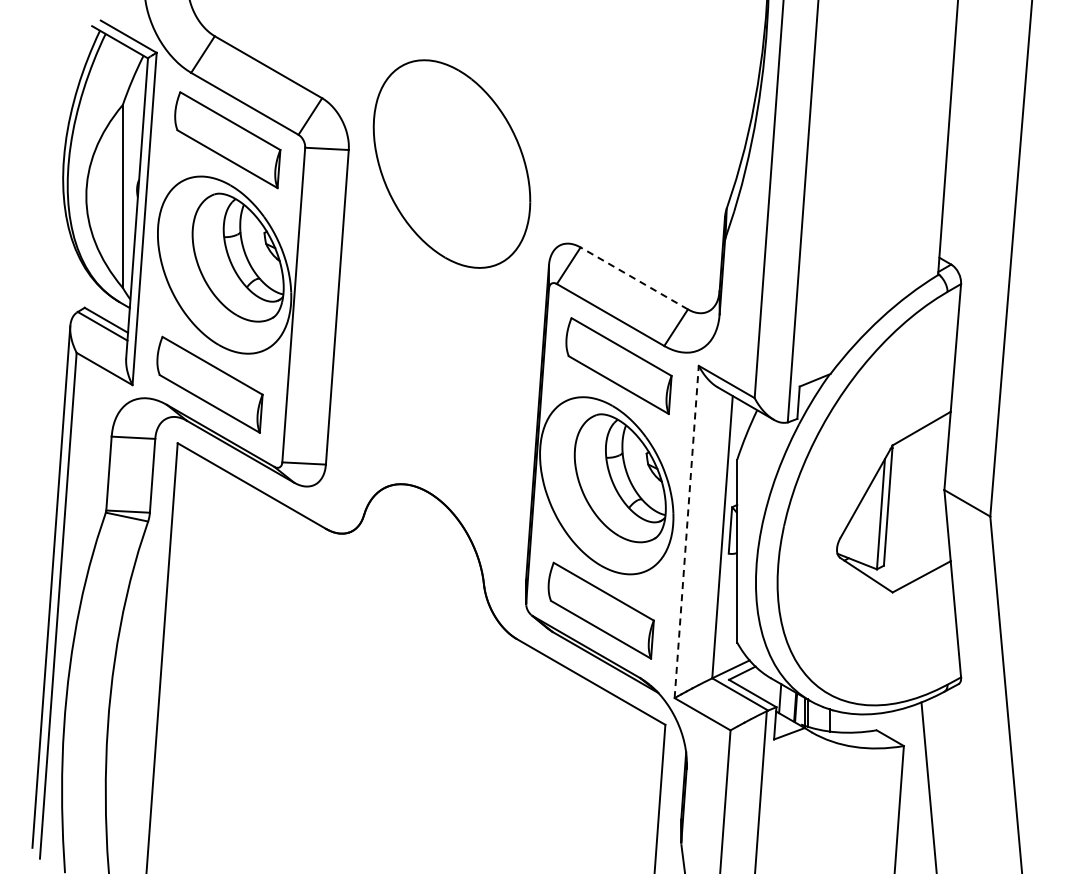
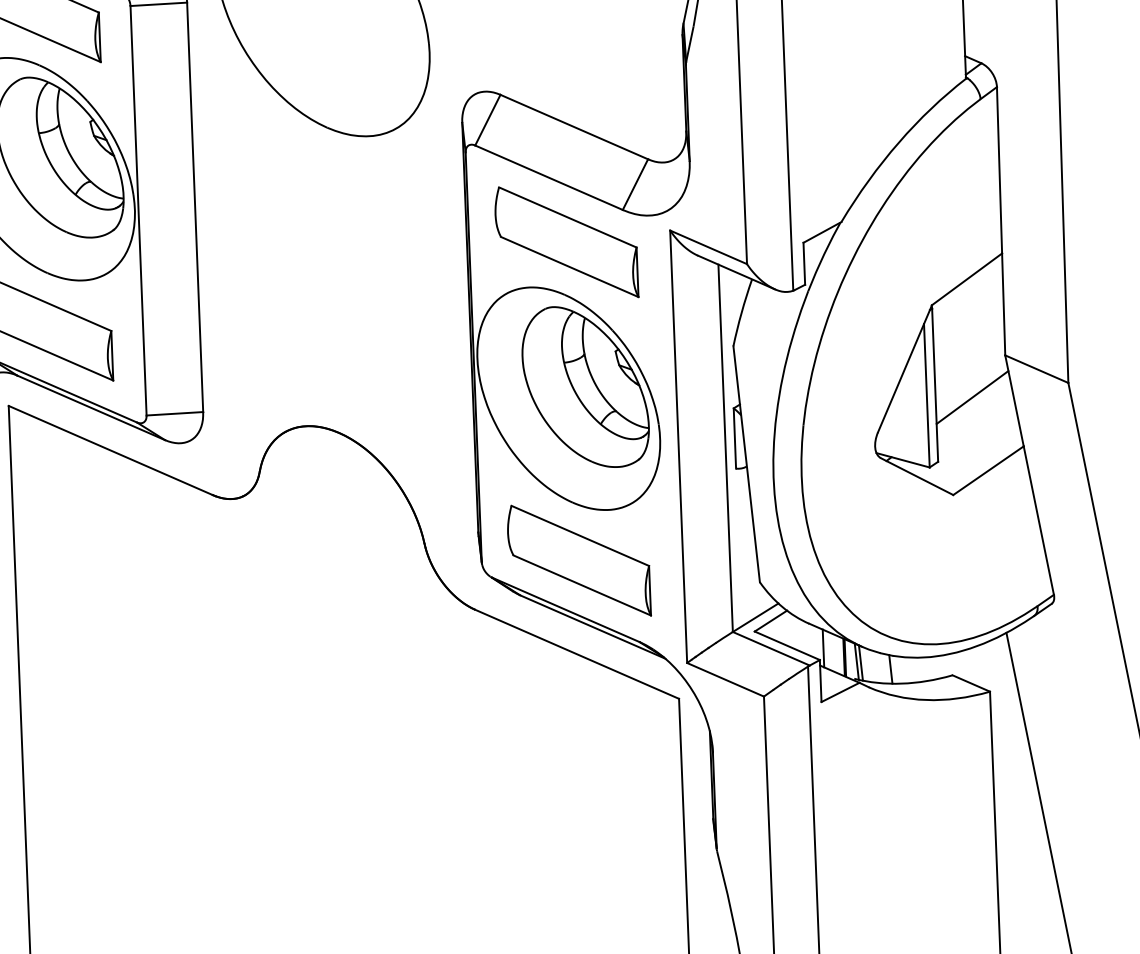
line: (634, 278) -> (574, 127), dashed -> solid
line: (915, 519) -> (972, 397), added
line: (686, 531) -> (678, 446), dashed -> solid

